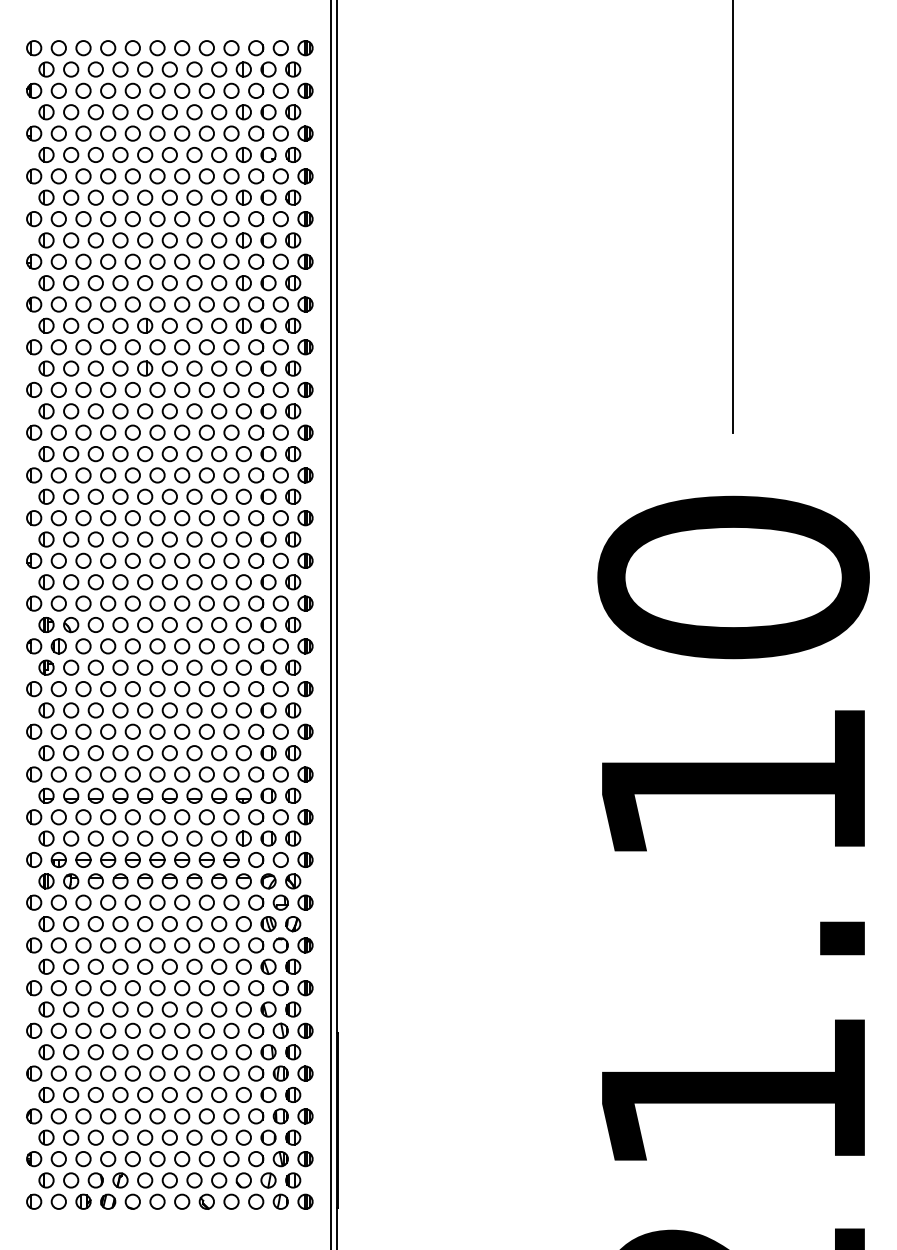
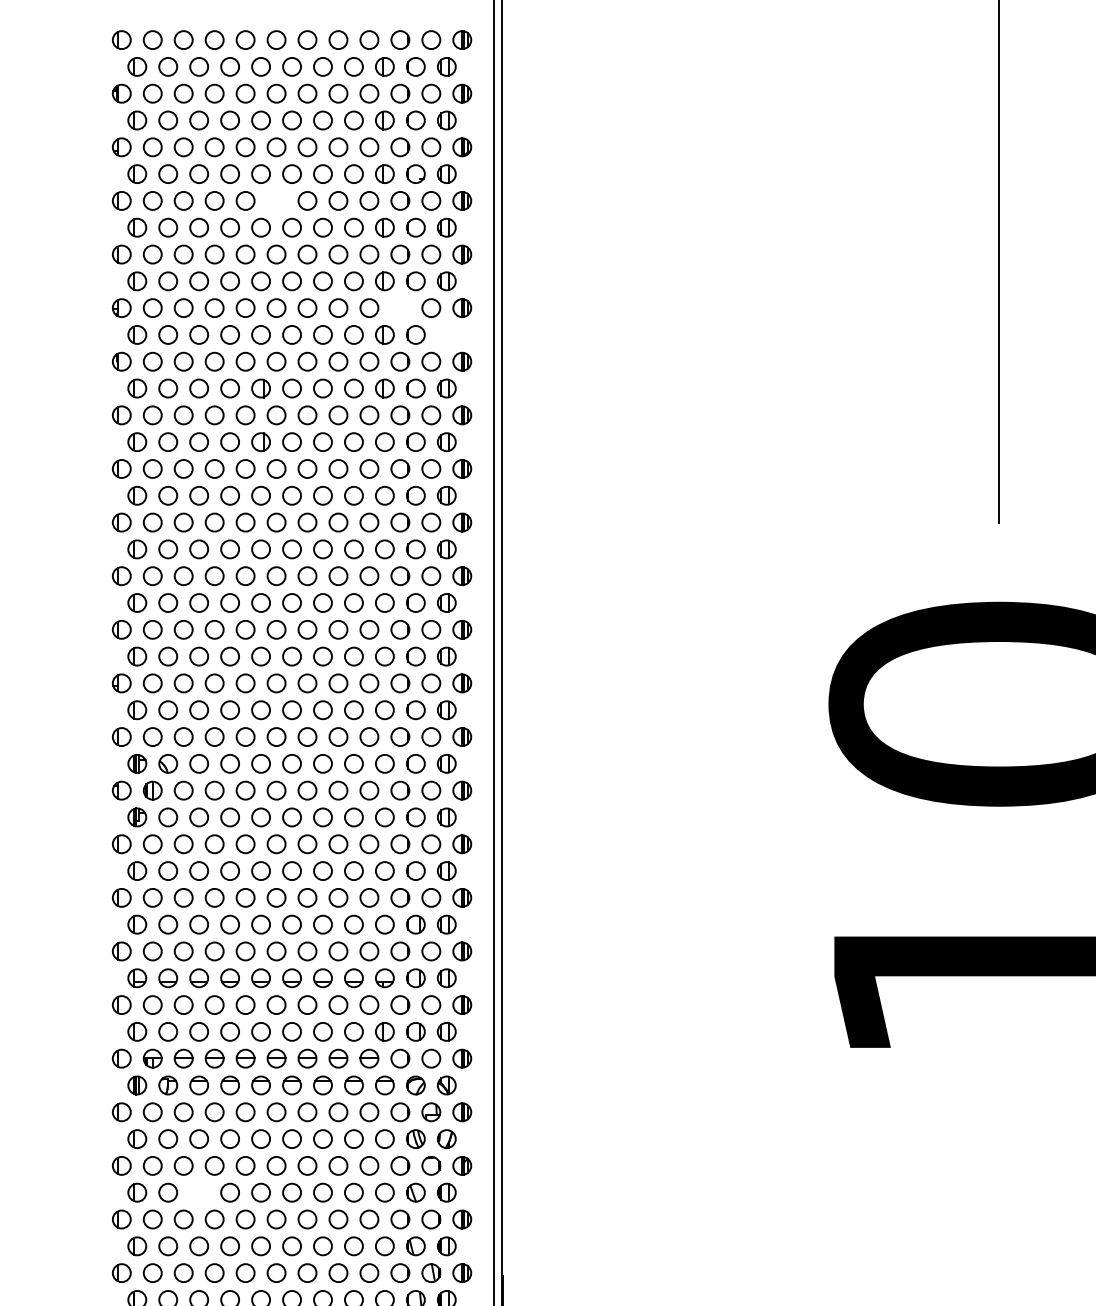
circle: (157, 176) -> (276, 201), removed
circle: (256, 261) -> (400, 307), removed
part: (293, 283) -> (447, 335), removed
circle: (95, 966) -> (198, 1192), removed

